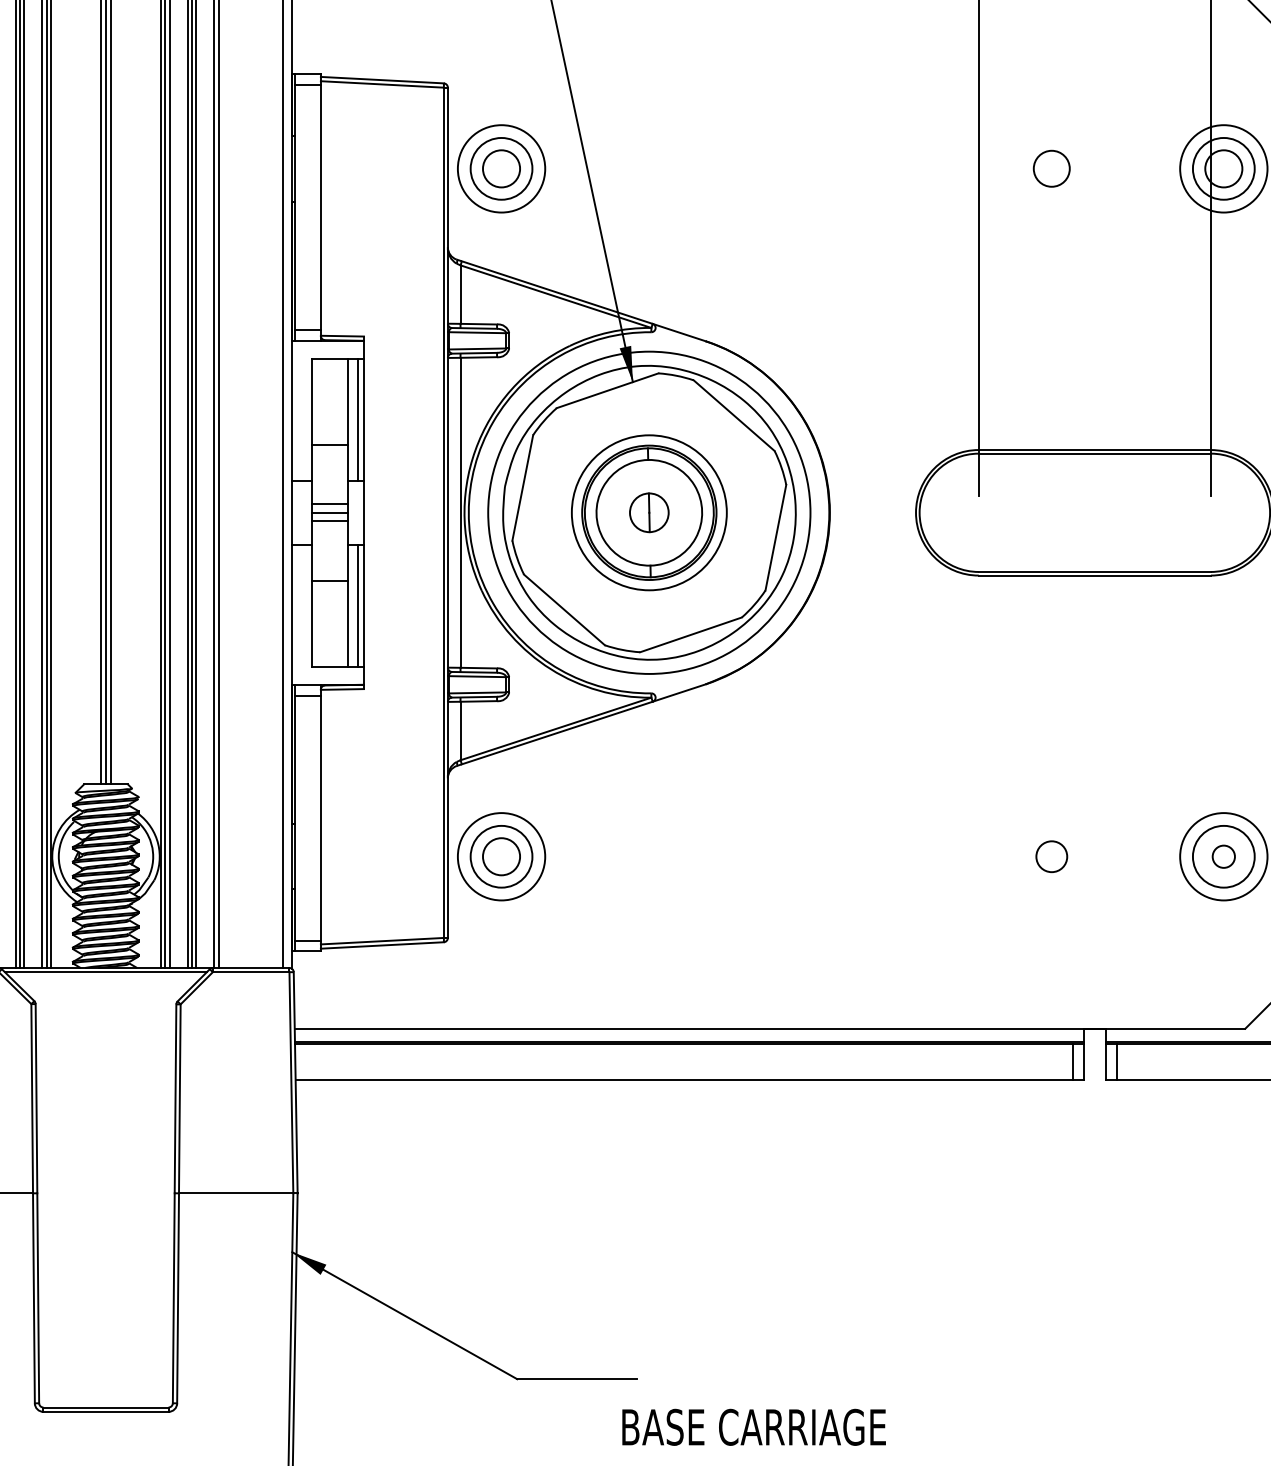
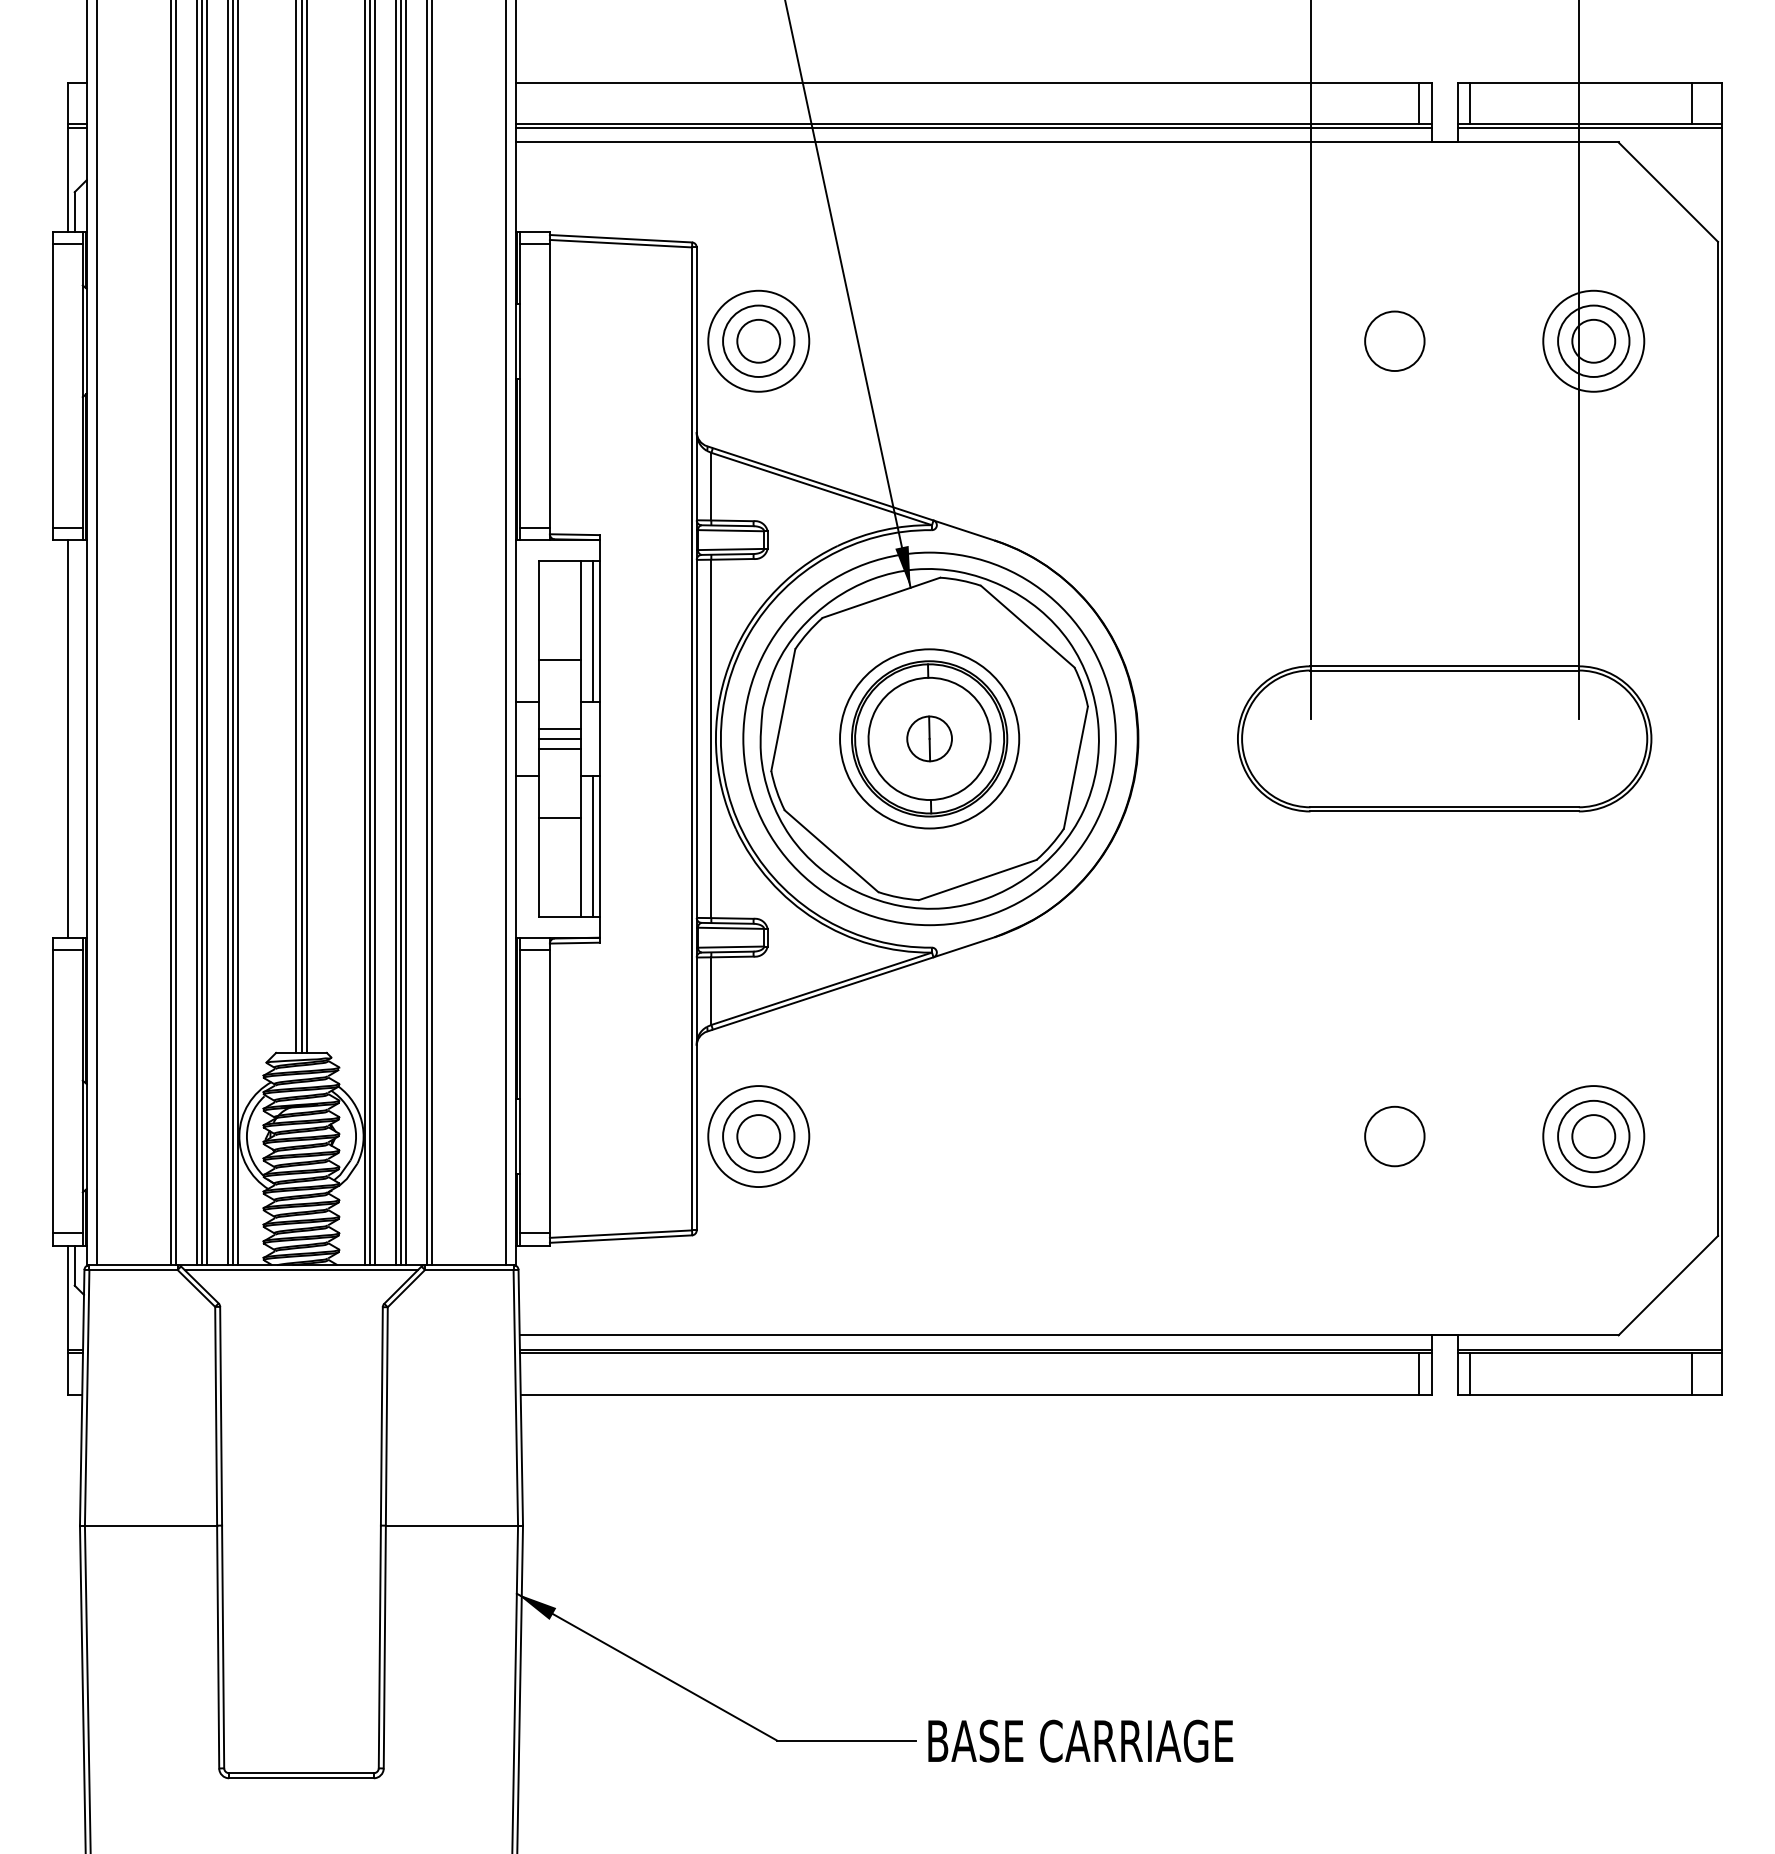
circle: (1051, 168) -> (1394, 340), size x1.43
circle: (1051, 856) -> (1394, 1136), size x1.67
circle: (1223, 856) -> (1593, 1136), size x1.67
text: (753, 1426) -> (1080, 1740), moved

